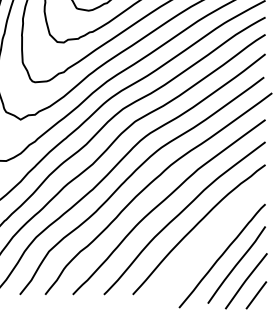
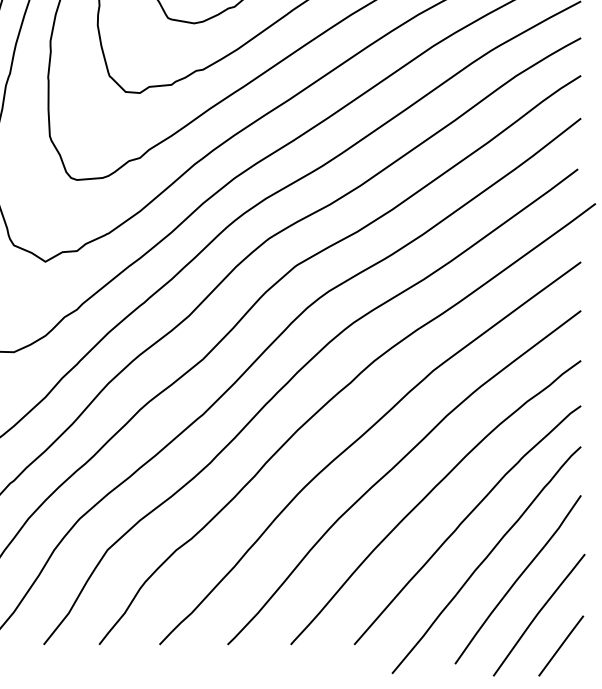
curve: (212, 238) -> (465, 521), added

